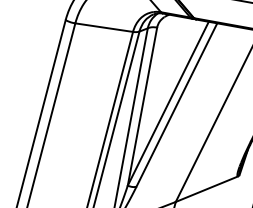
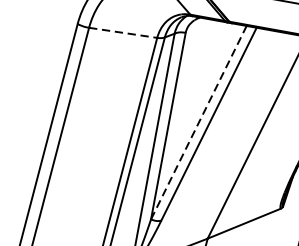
line: (104, 27) -> (123, 32), solid -> dashed
line: (168, 103) -> (199, 122), solid -> dashed

